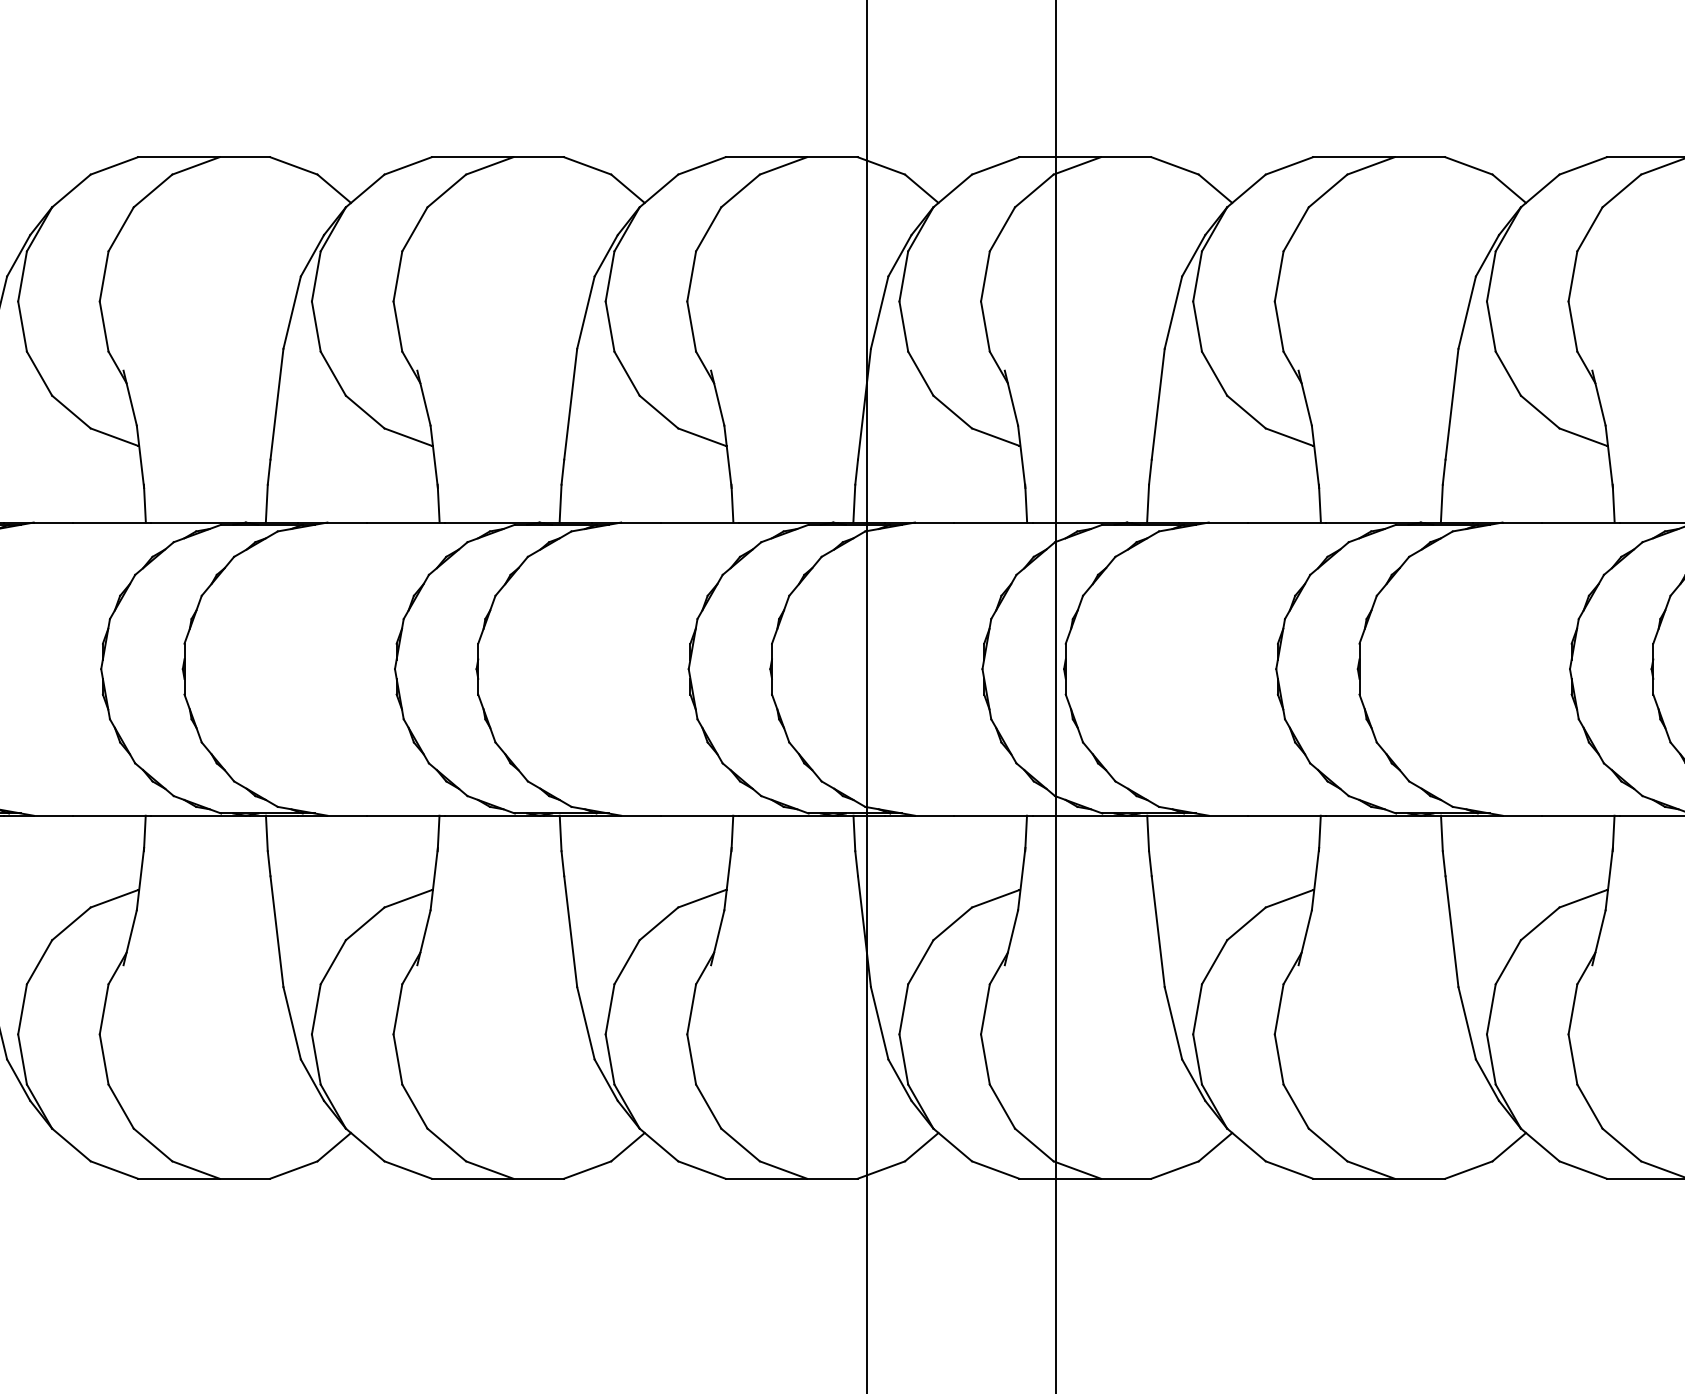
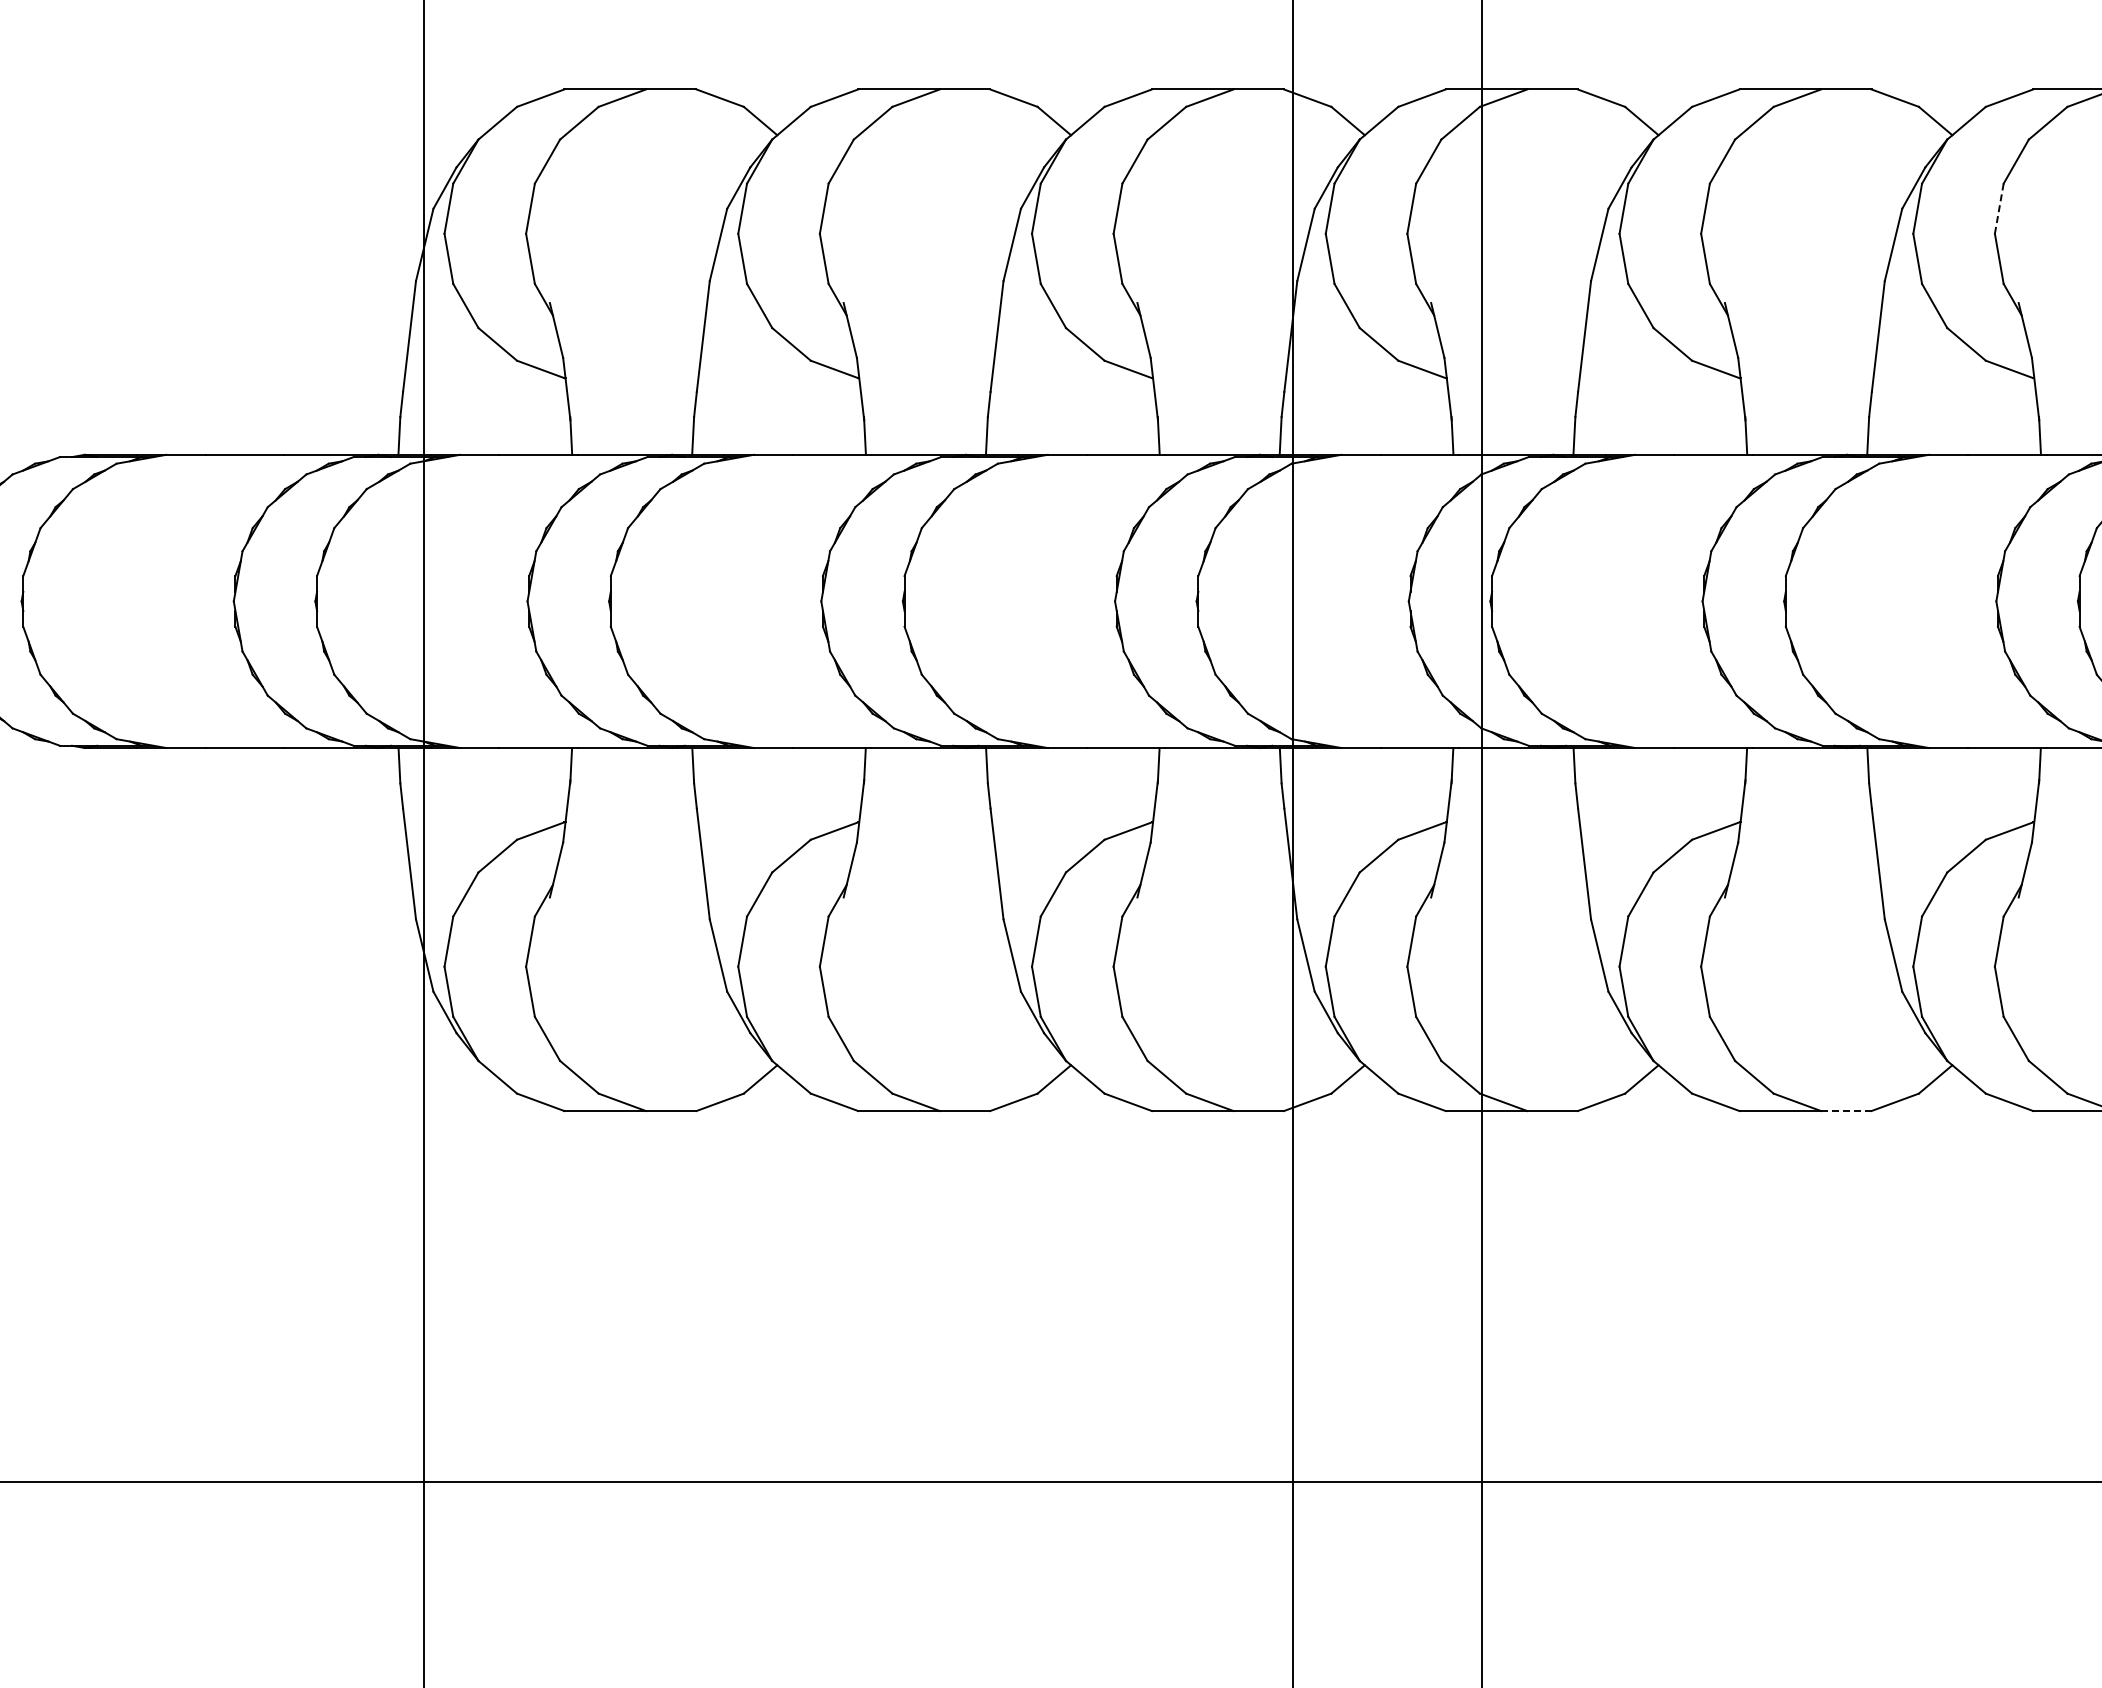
line: (1573, 276) -> (1999, 208), solid -> dashed
line: (1420, 1179) -> (1846, 1111), solid -> dashed

